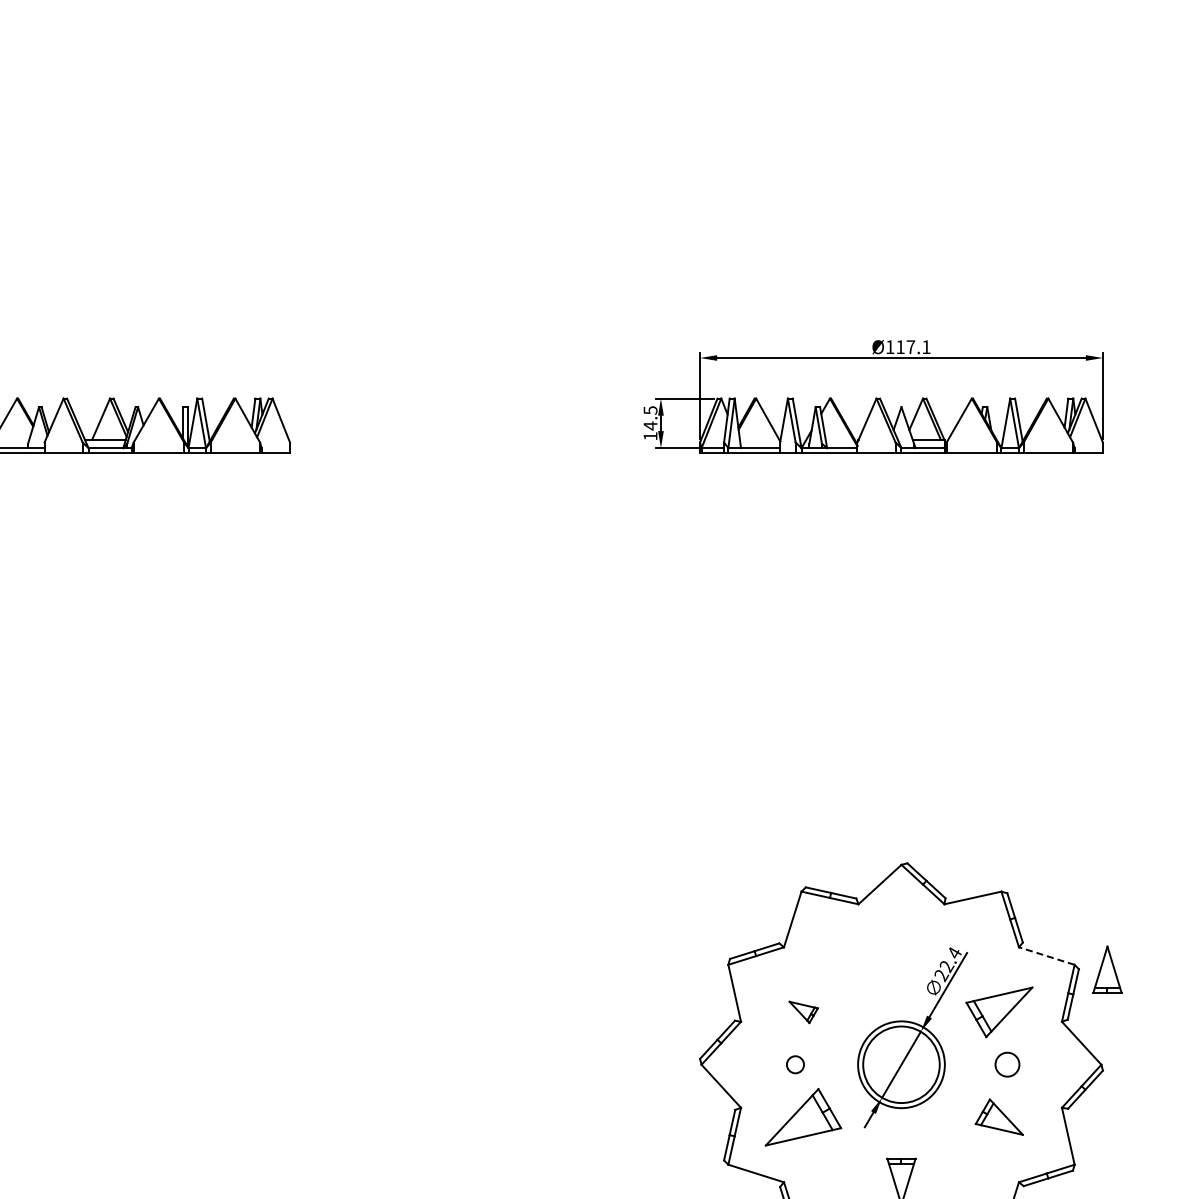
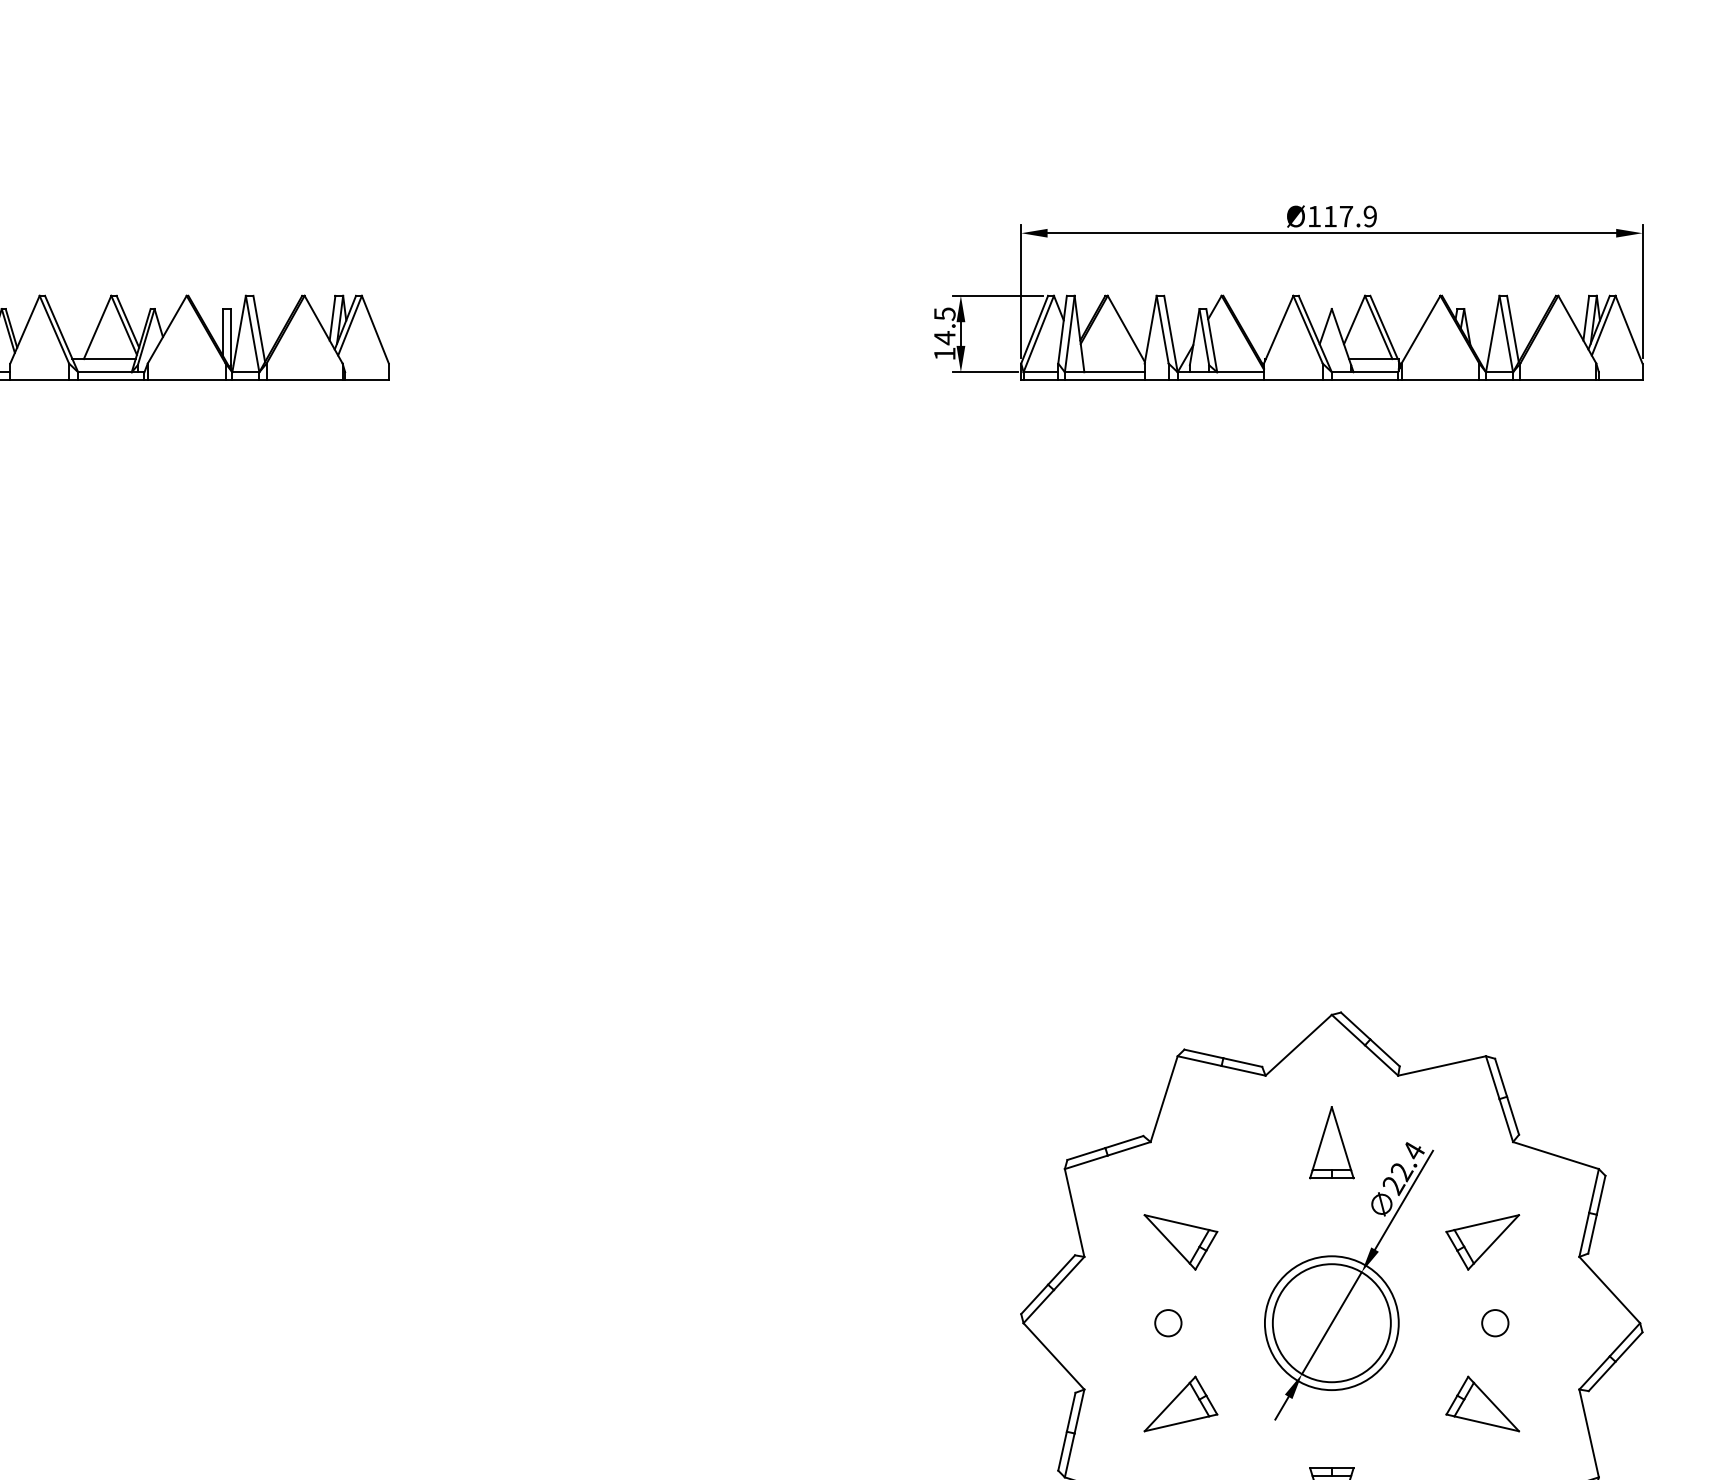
text: (926, 347) -> (1370, 217), Ø117.1 -> Ø117.9
line: (1046, 955) -> (1555, 1154), dashed -> solid
part: (1107, 969) -> (1331, 1142), moved
part: (803, 1012) -> (1180, 1242), size x1.67
part: (998, 1012) -> (1481, 1242), size x0.71
circle: (1007, 1064) -> (1495, 1322), size x0.71
part: (803, 1116) -> (1180, 1402), size x0.62

